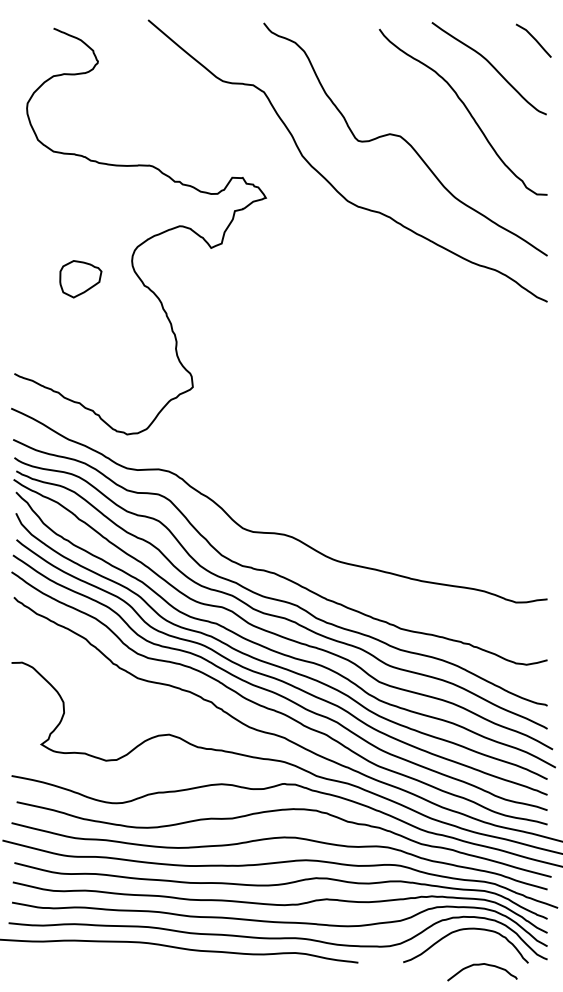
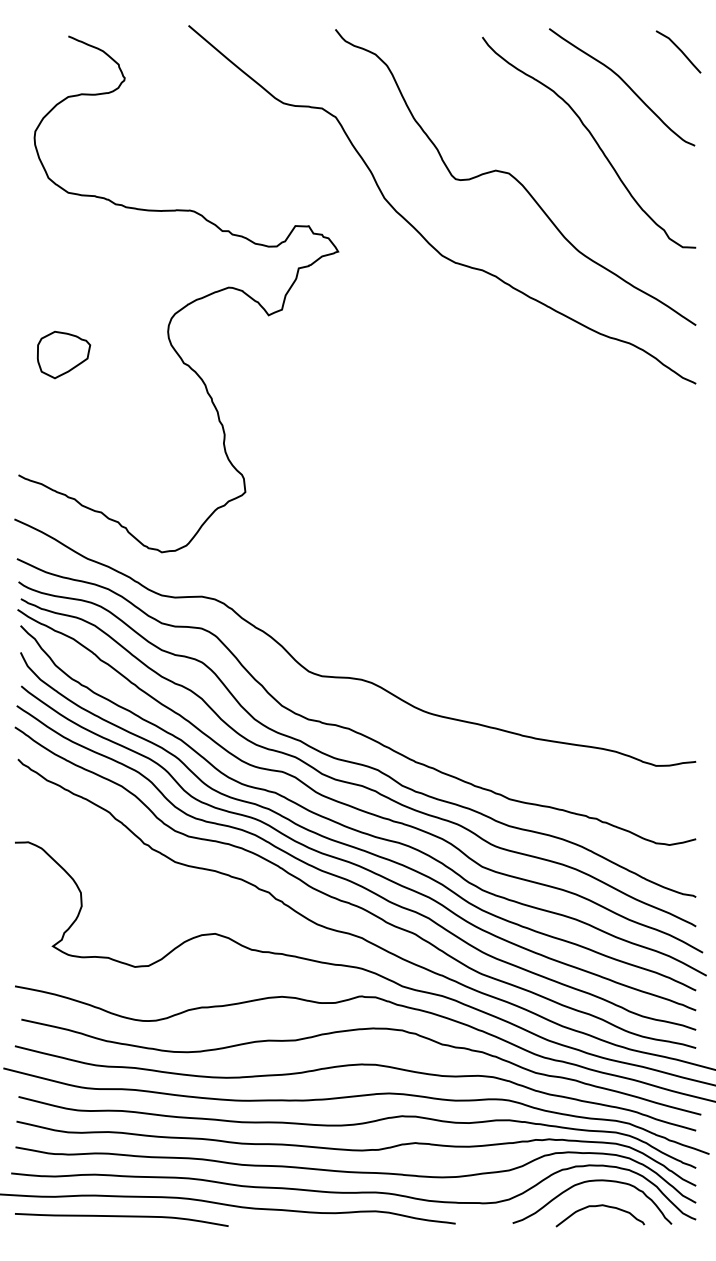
part: (80, 279) -> (63, 355), moved
curve: (95, 957) -> (121, 1217), added
curve: (482, 964) -> (600, 1206), moved

